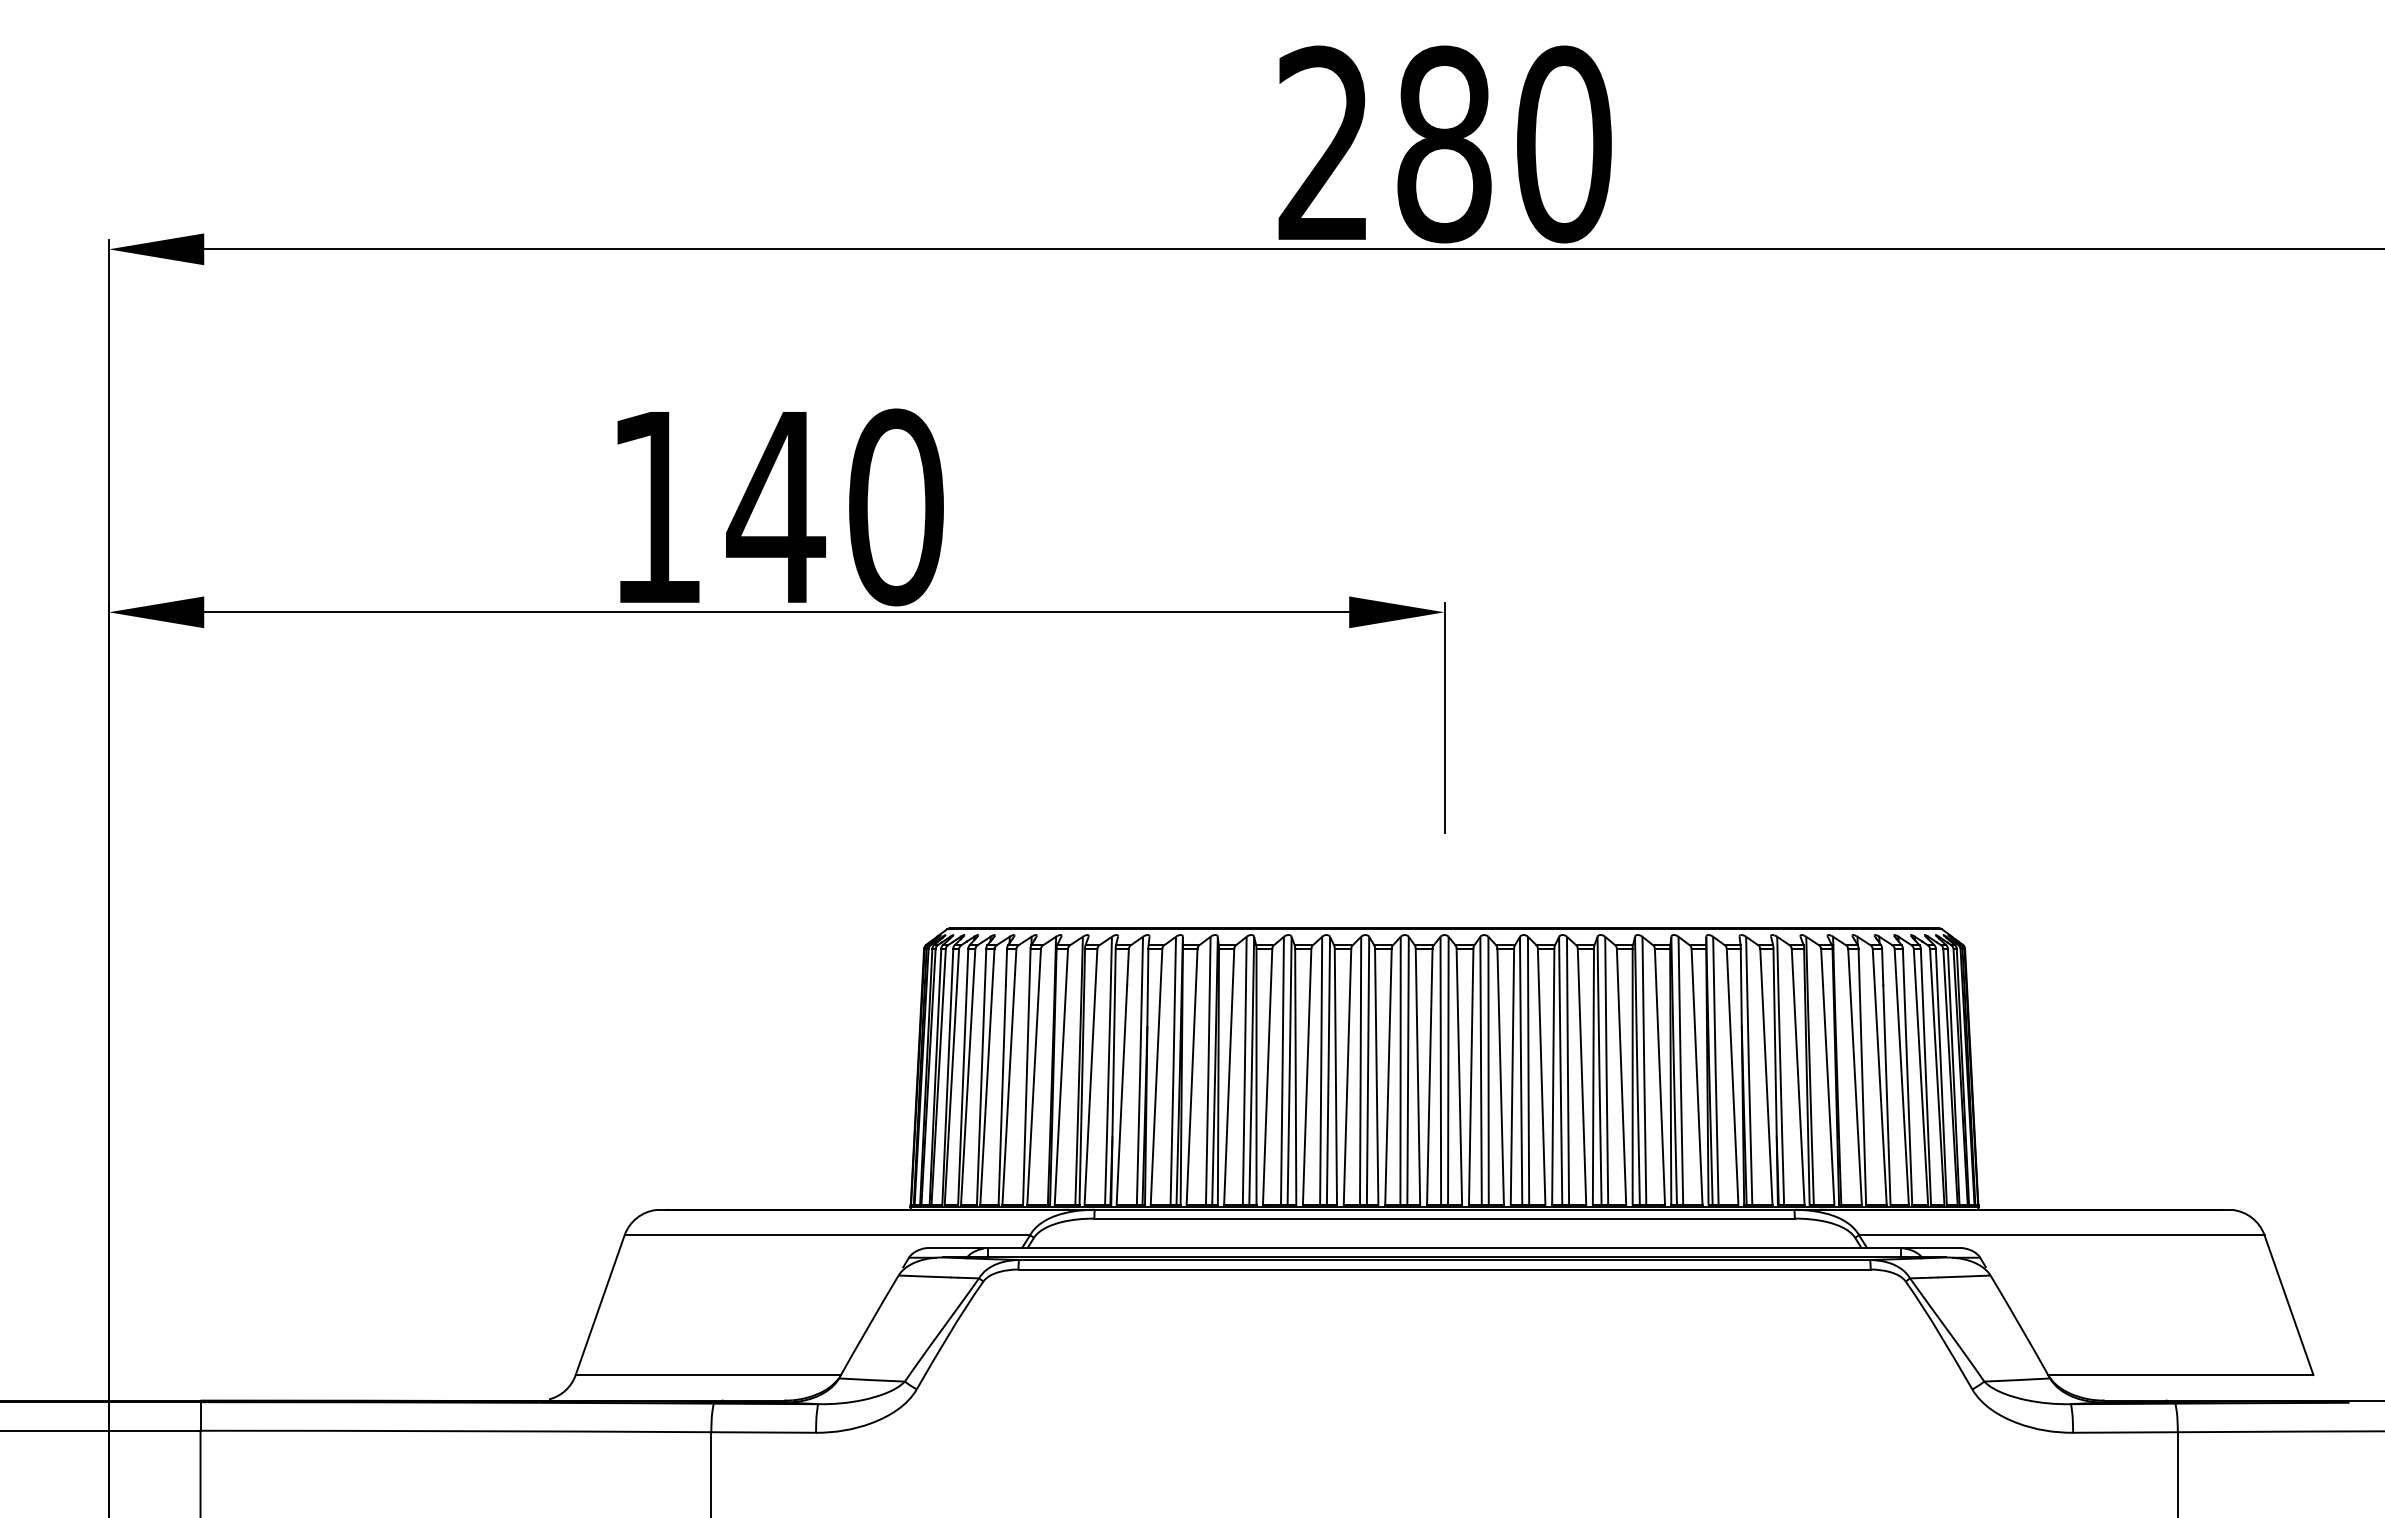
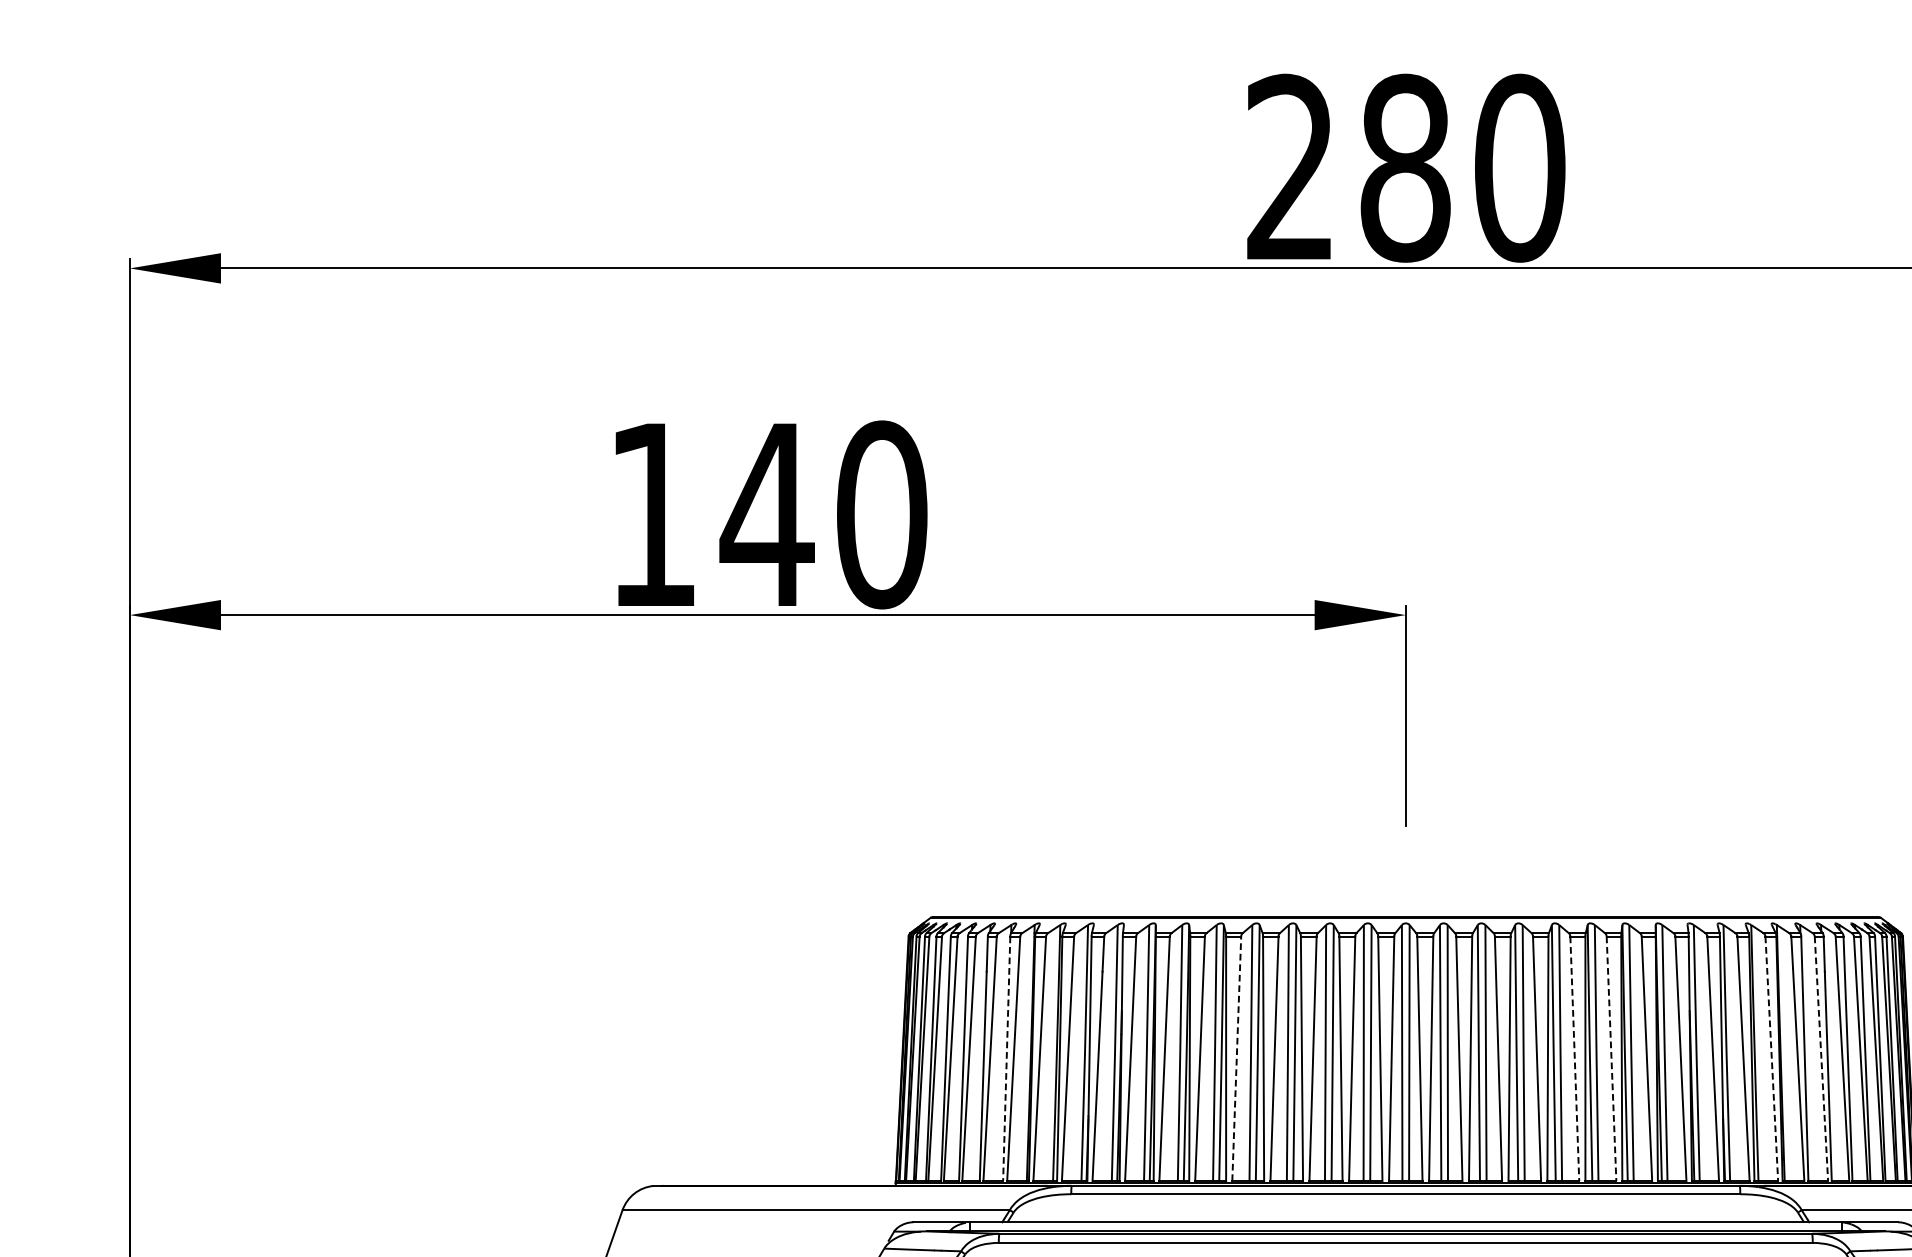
line: (1267, 1076) -> (1236, 1058), solid -> dashed
line: (1026, 1077) -> (1006, 1059), solid -> dashed
line: (1621, 1077) -> (1574, 1059), solid -> dashed
line: (1659, 1077) -> (1611, 1059), solid -> dashed
line: (1827, 1077) -> (1771, 1059), solid -> dashed
line: (1879, 1077) -> (1821, 1059), solid -> dashed

